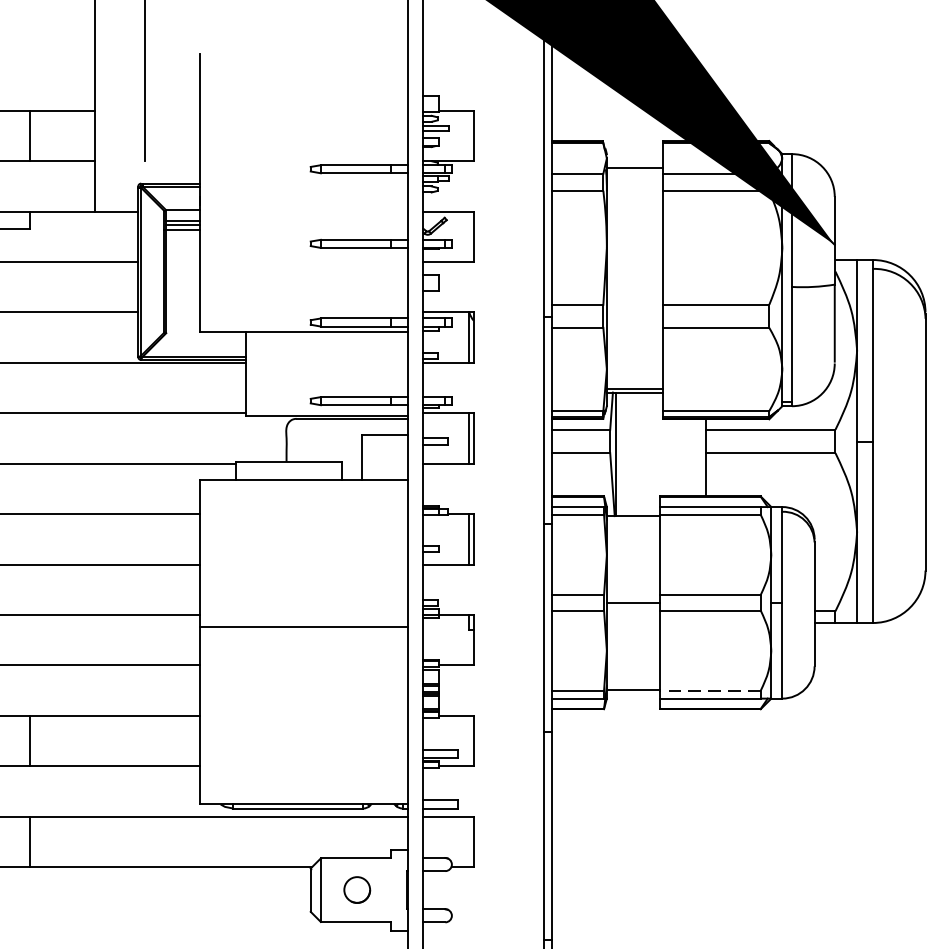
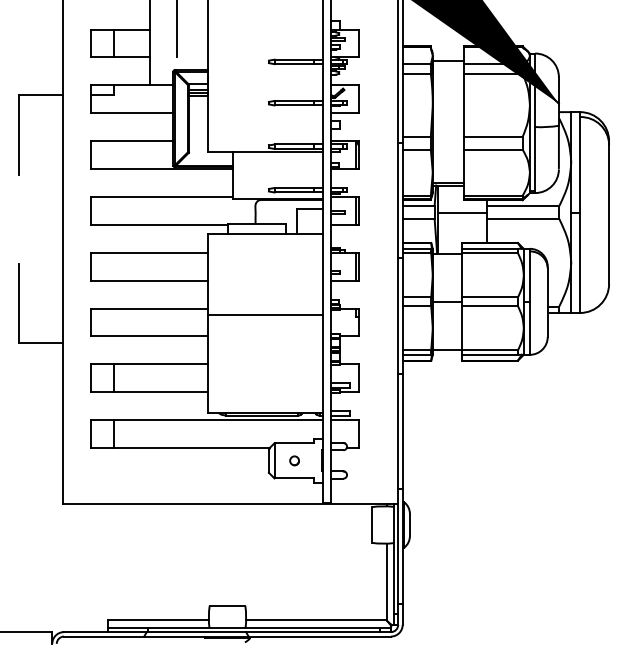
line: (660, 441) -> (462, 212), added
line: (711, 690) -> (490, 350), dashed -> solid
part: (356, 889) -> (294, 460), size x0.62

